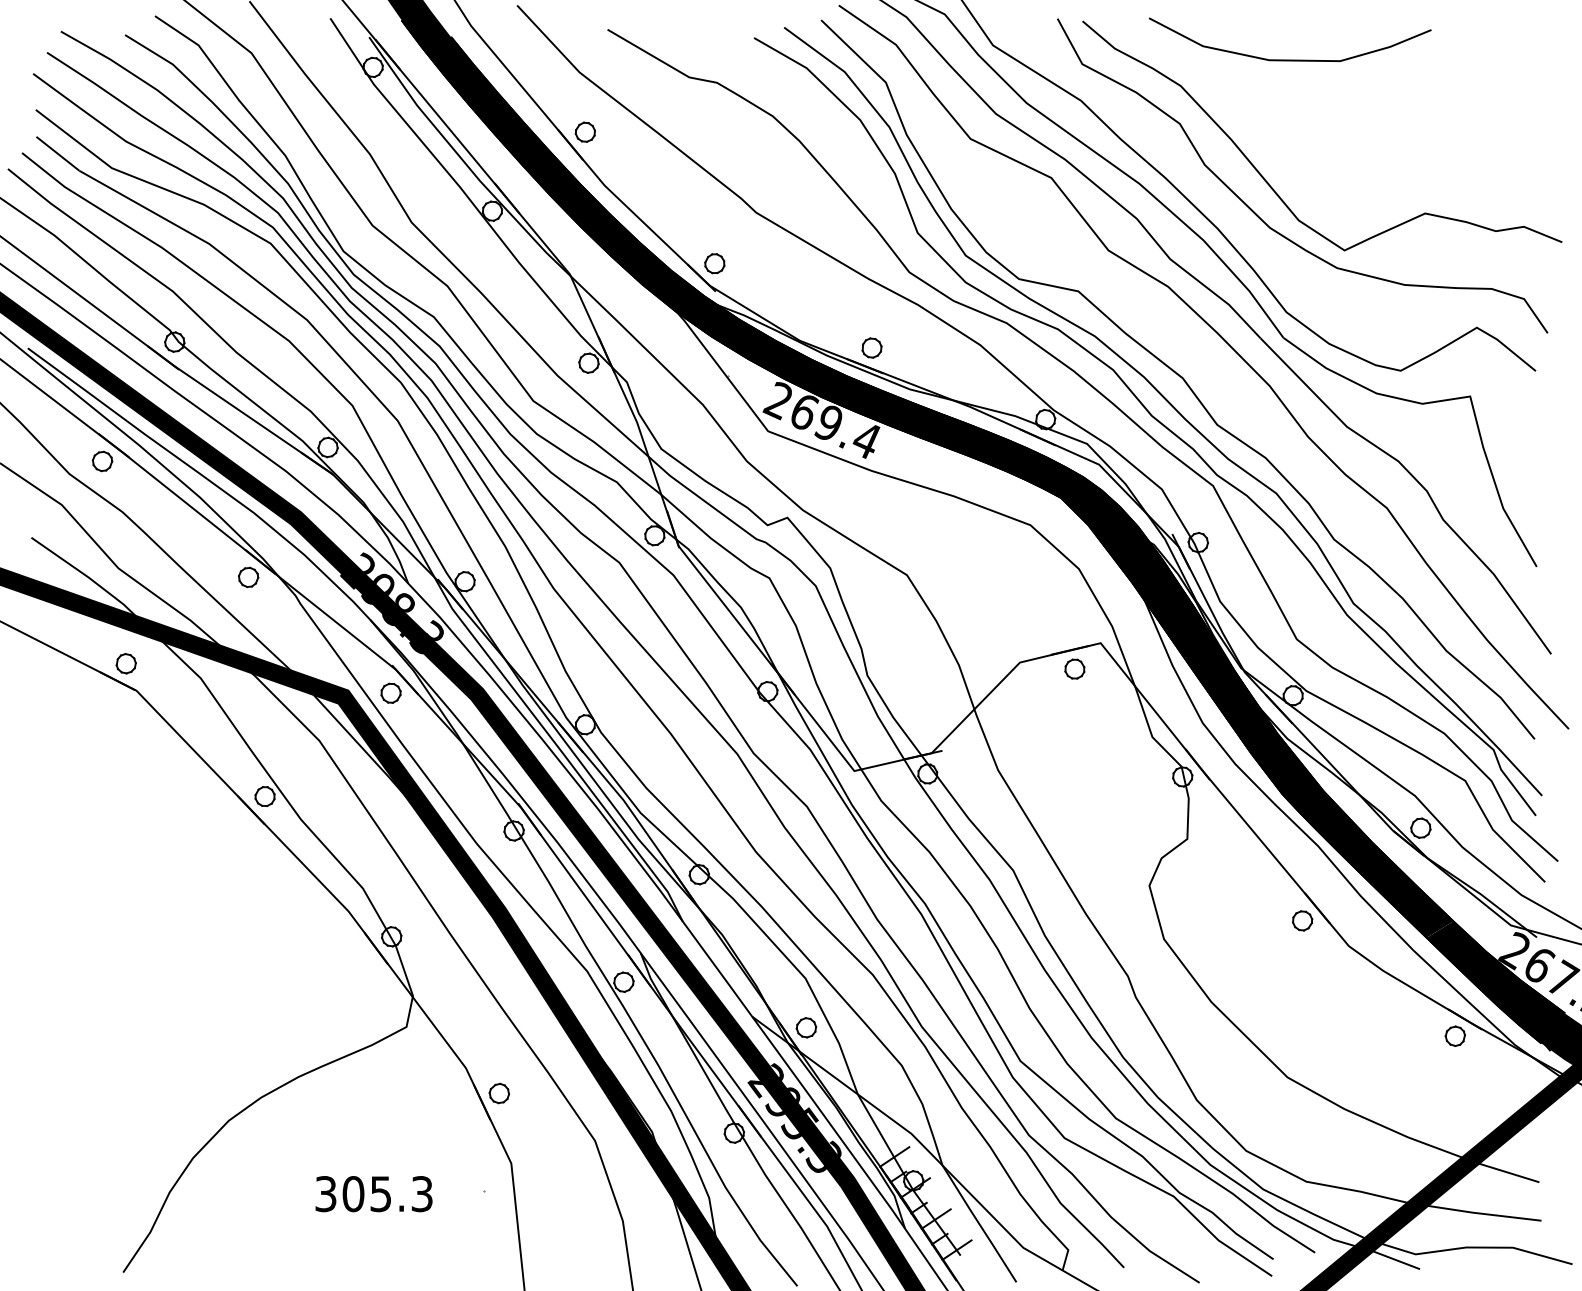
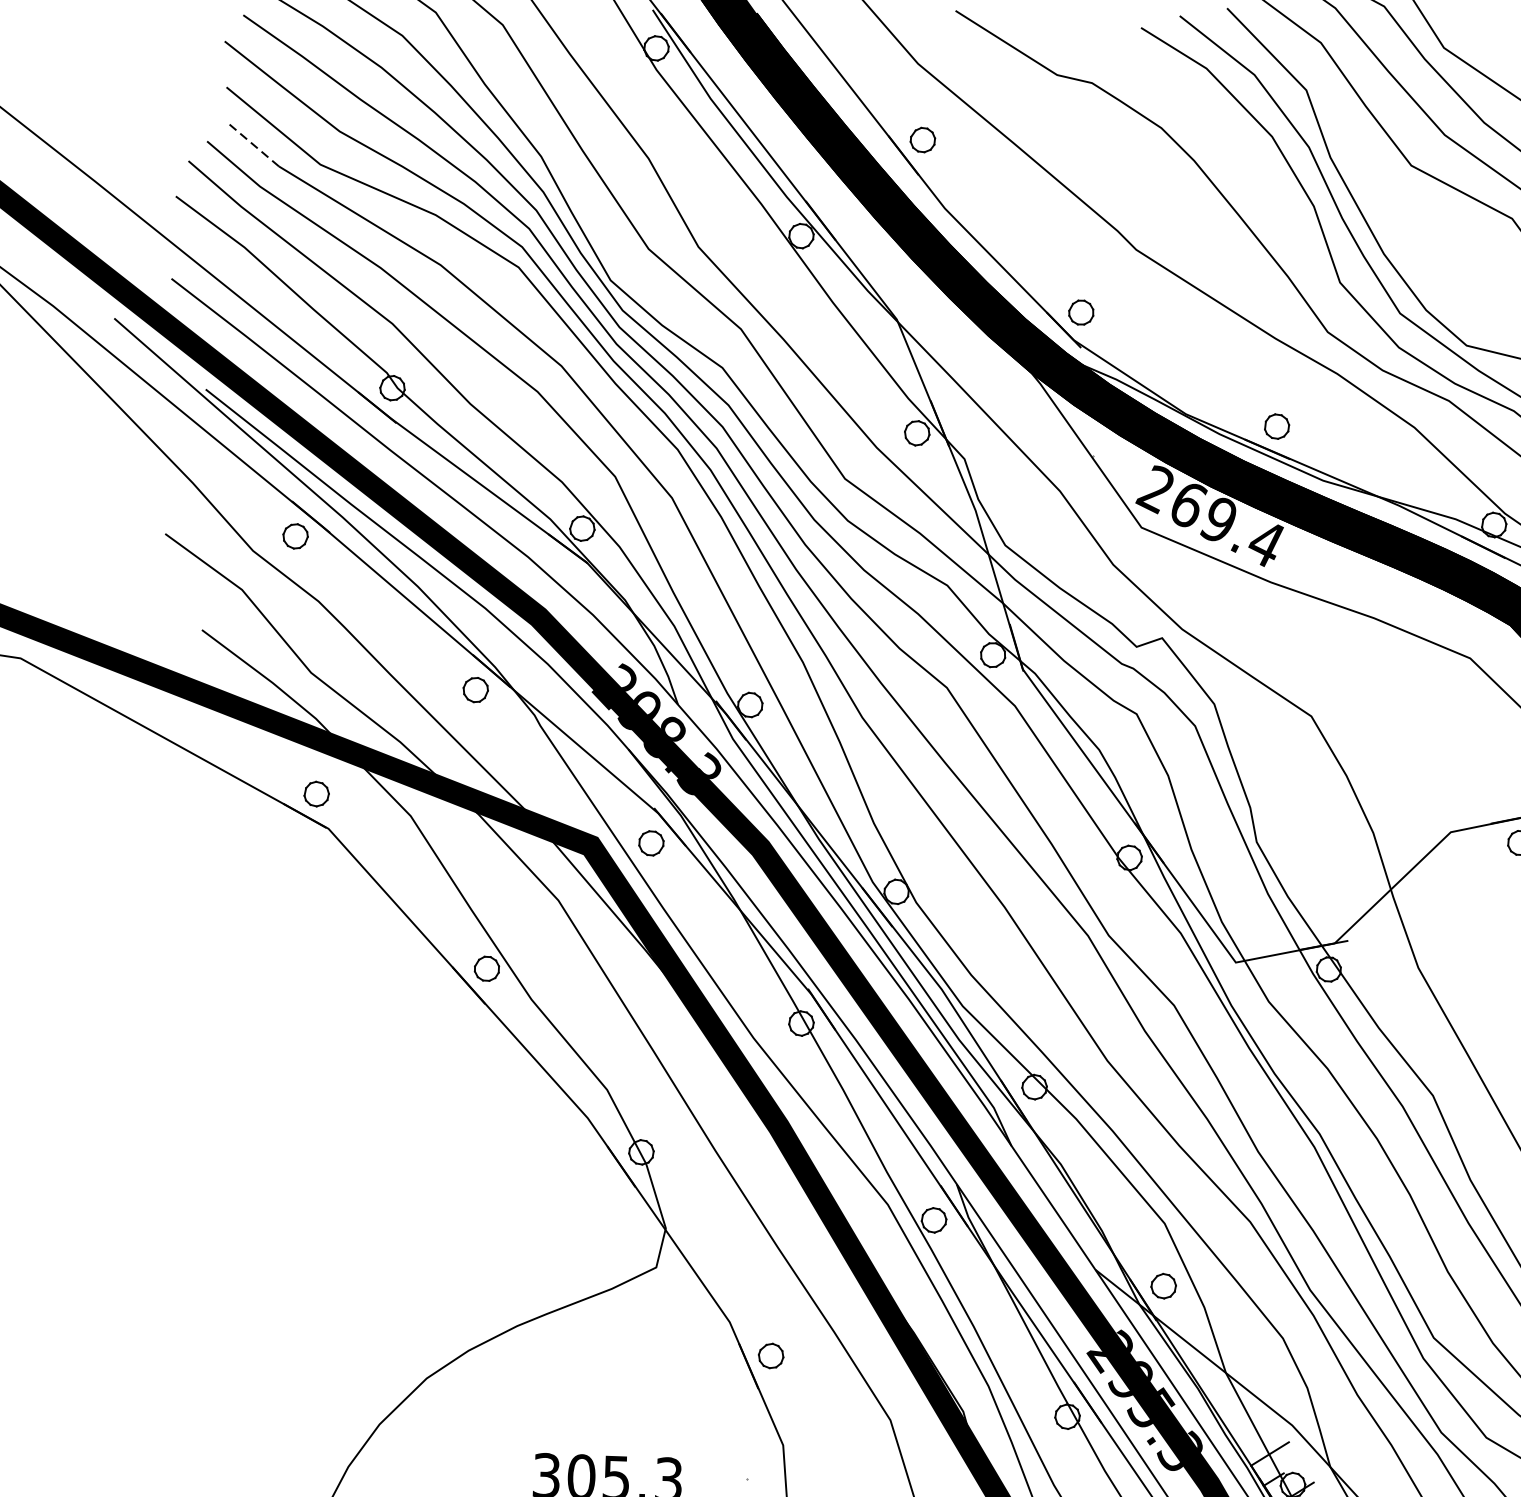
line: (57, 153) -> (252, 143), solid -> dashed

